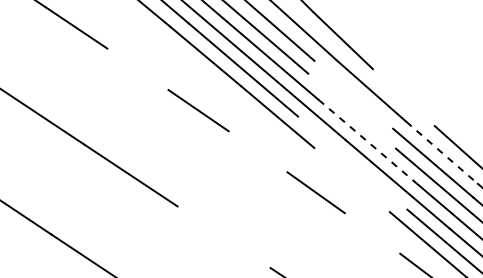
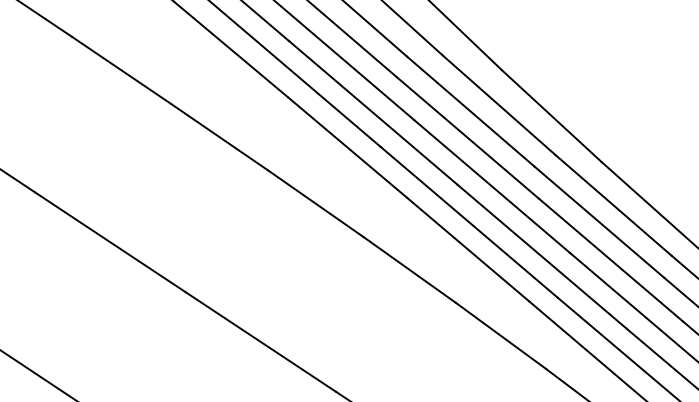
line: (137, 69) -> (120, 70), added
line: (353, 94) -> (470, 111), added
line: (403, 97) -> (551, 115), added
line: (351, 110) -> (467, 136), added
line: (367, 141) -> (492, 187), dashed -> solid
line: (257, 151) -> (314, 203), added
line: (442, 153) -> (614, 206), dashed -> solid
line: (352, 162) -> (468, 221), added
line: (351, 180) -> (467, 250), added
line: (372, 233) -> (501, 336), added
line: (223, 237) -> (259, 342), added

